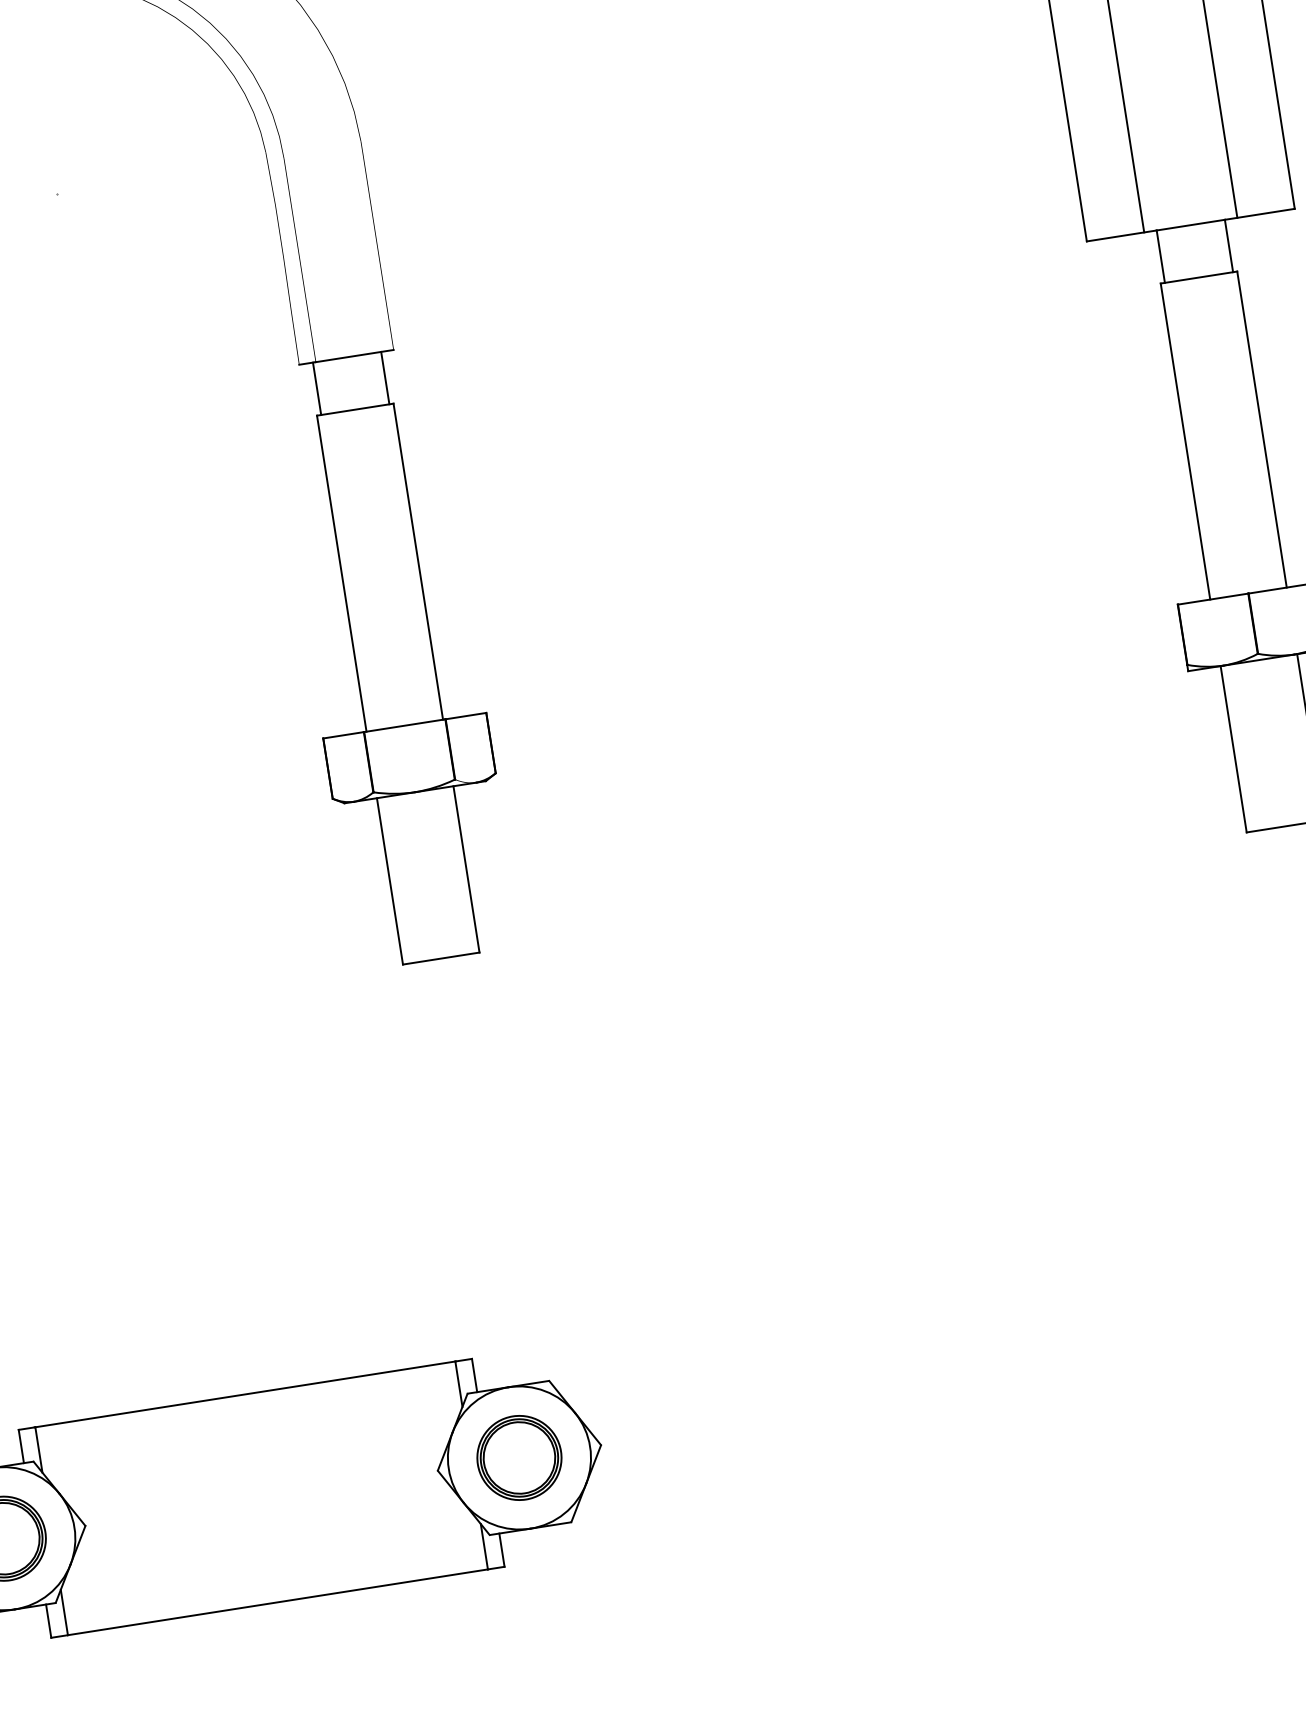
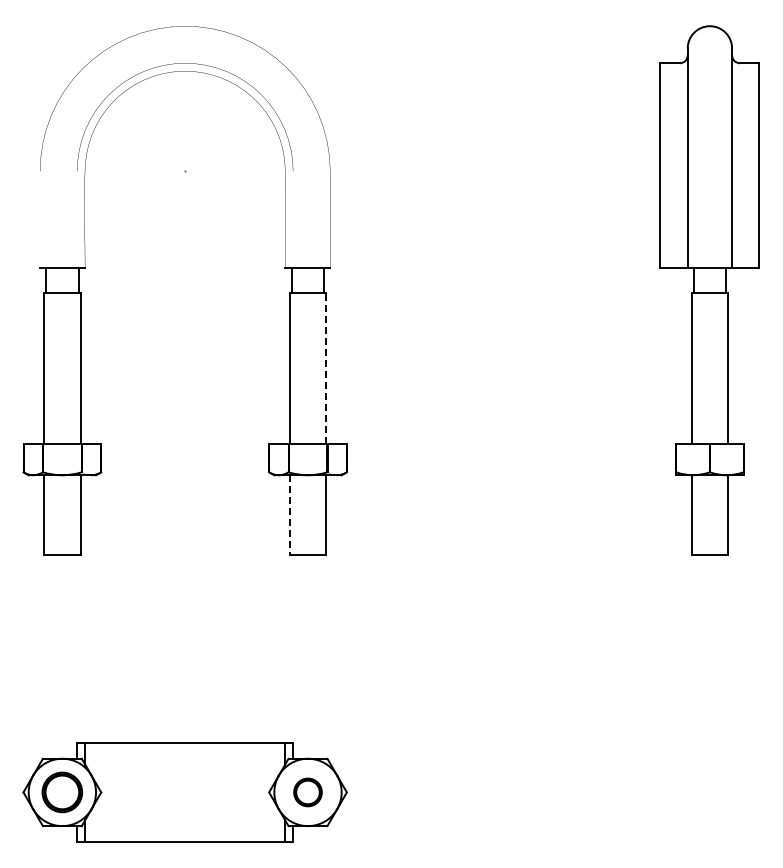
line: (418, 559) -> (326, 367), solid -> dashed
line: (389, 880) -> (289, 514), solid -> dashed
part: (518, 1458) -> (307, 792), size x0.7

